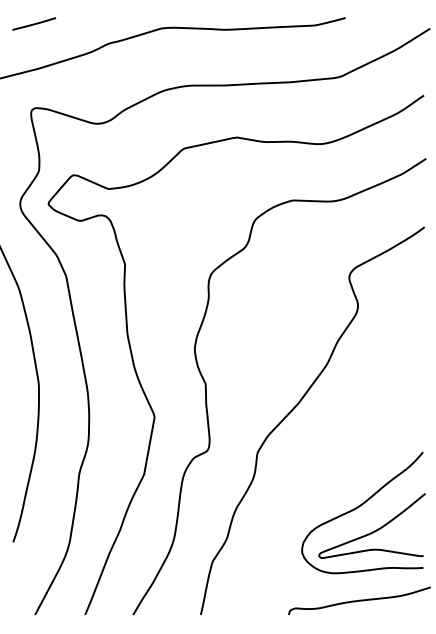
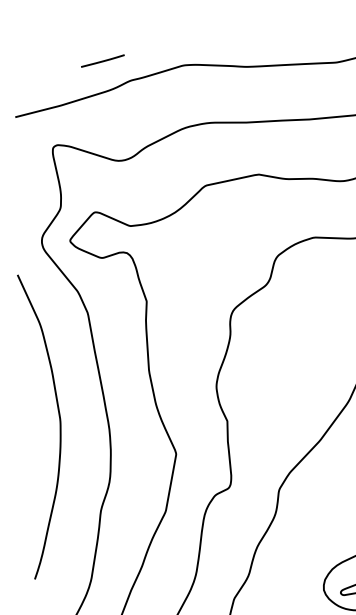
line: (34, 23) -> (103, 60), moved

